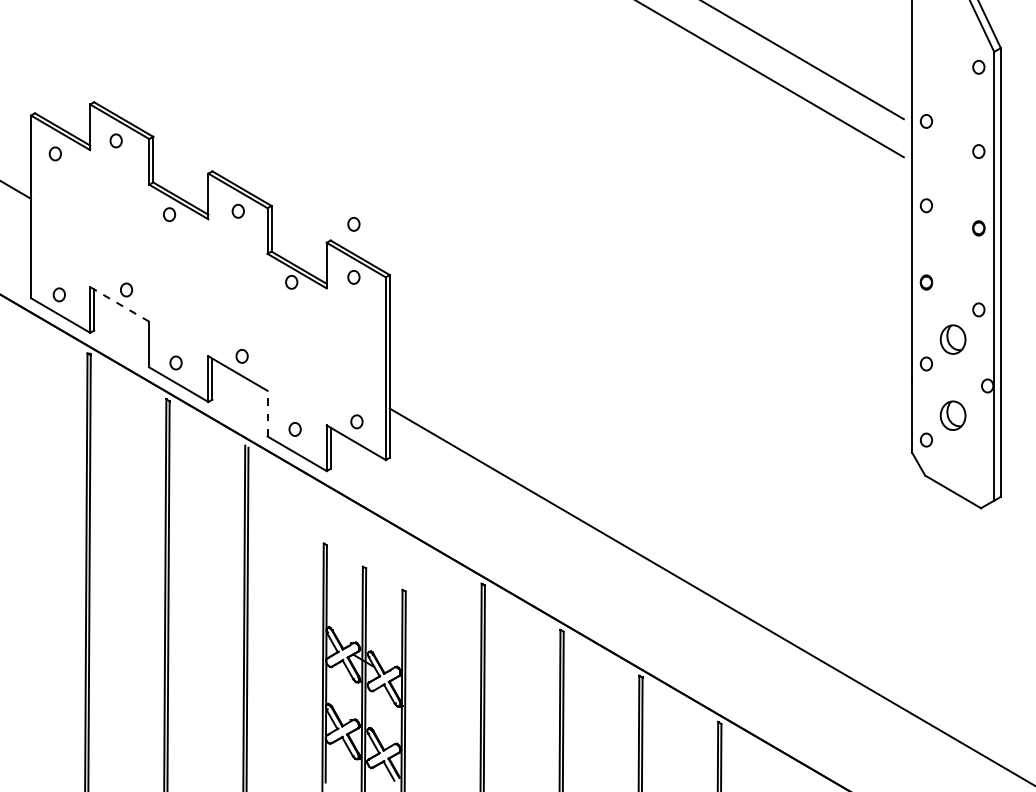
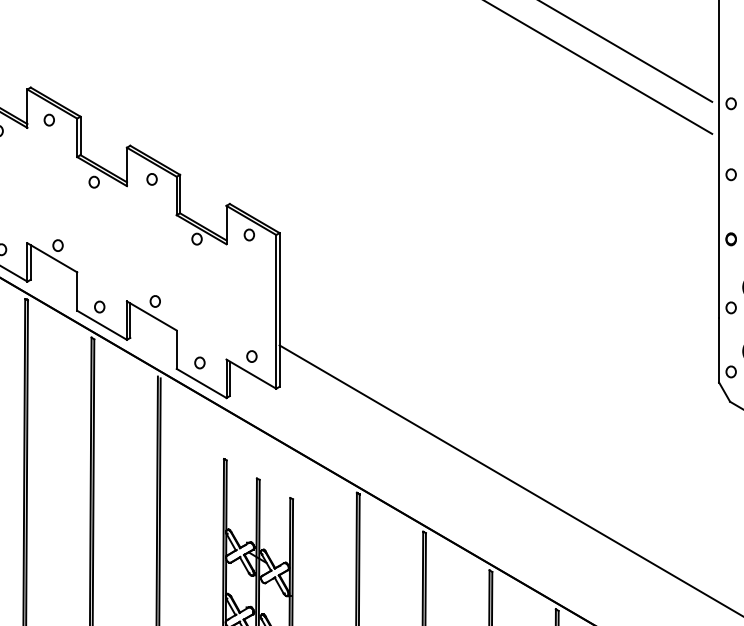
circle: (353, 224) -> (249, 190), removed
line: (119, 304) -> (52, 257), dashed -> solid
line: (267, 413) -> (176, 349), dashed -> solid

